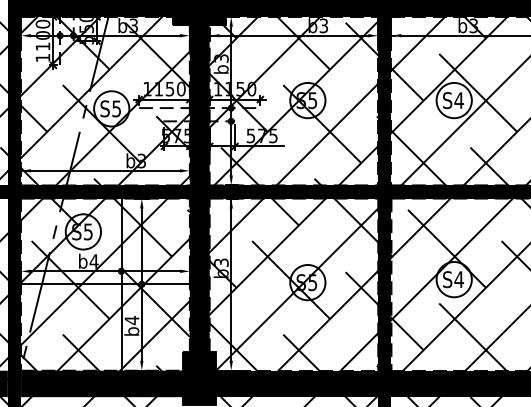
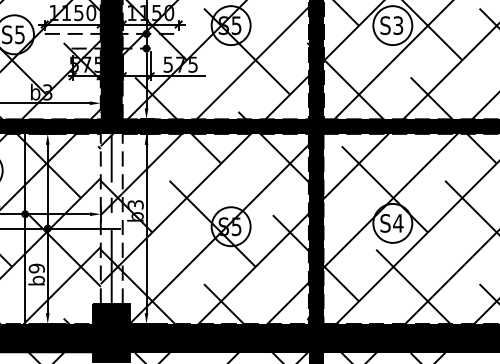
text: (458, 100) -> (397, 25), S4 -> S3
fill: (199, 275) -> (111, 218), removed
text: (131, 320) -> (36, 268), b4 -> b9

